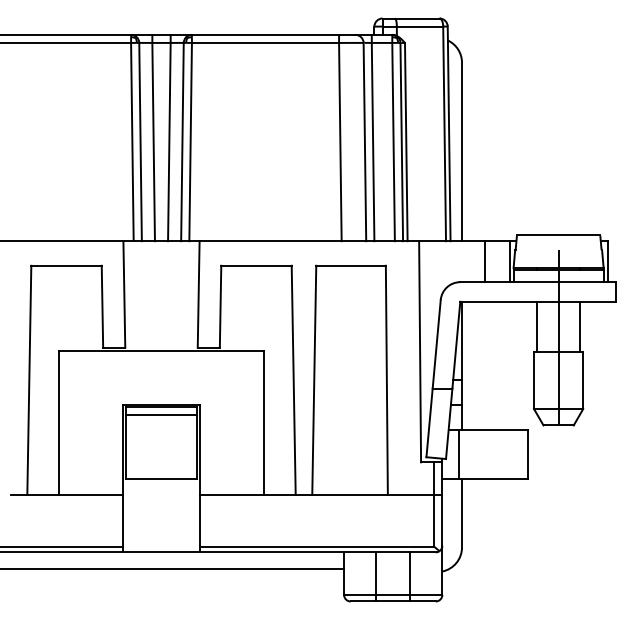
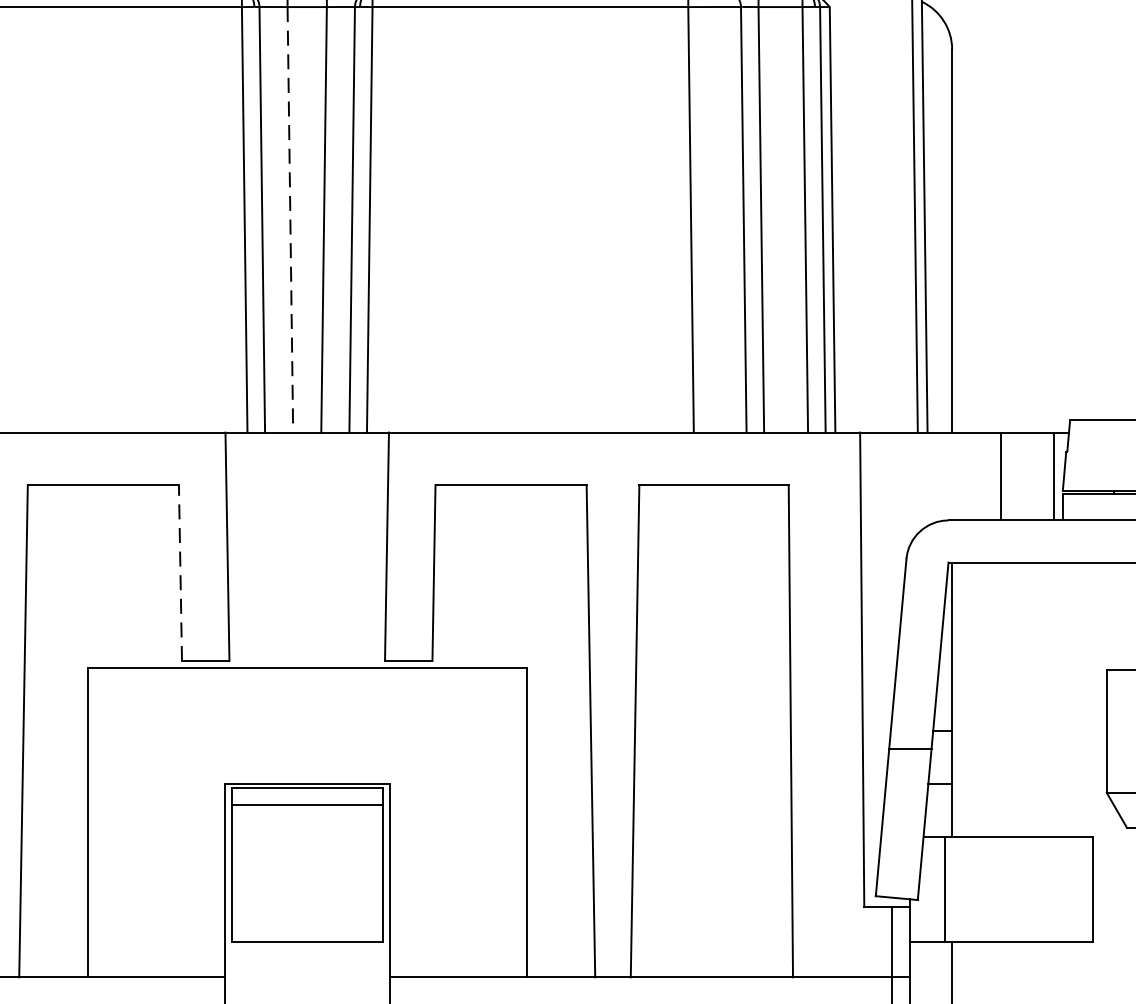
line: (153, 142) -> (290, 220), solid -> dashed
line: (102, 306) -> (180, 572), solid -> dashed
line: (537, 326) -> (1114, 615), removed

